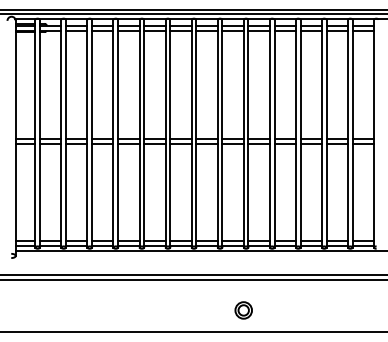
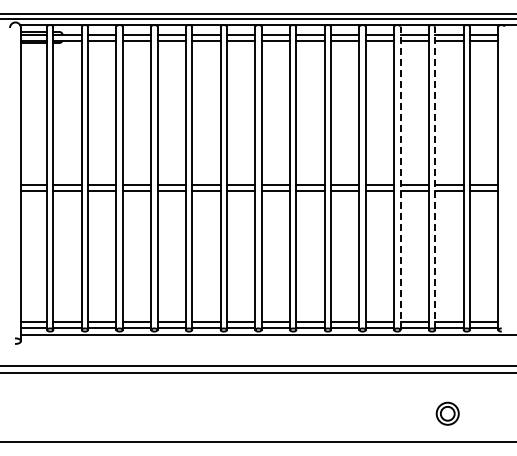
line: (300, 133) -> (400, 178), solid -> dashed
line: (326, 133) -> (435, 178), solid -> dashed
part: (243, 310) -> (447, 413), moved

